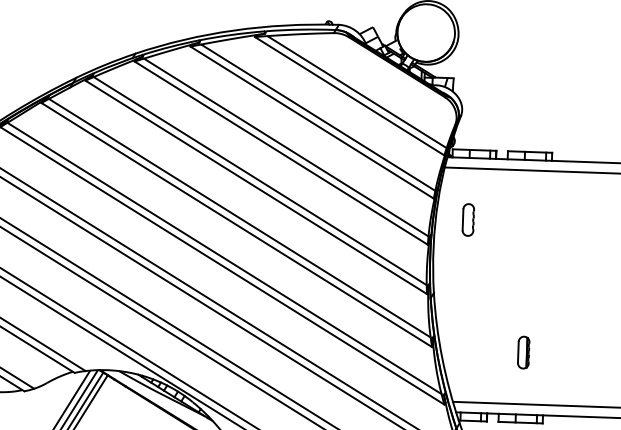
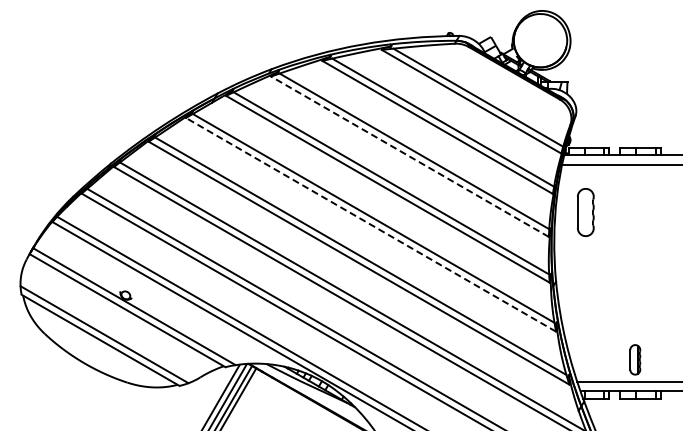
line: (280, 152) -> (409, 156), solid -> dashed
part: (468, 219) -> (585, 212), size x1.6
line: (237, 224) -> (371, 224), solid -> dashed
part: (523, 352) -> (635, 359), moved

